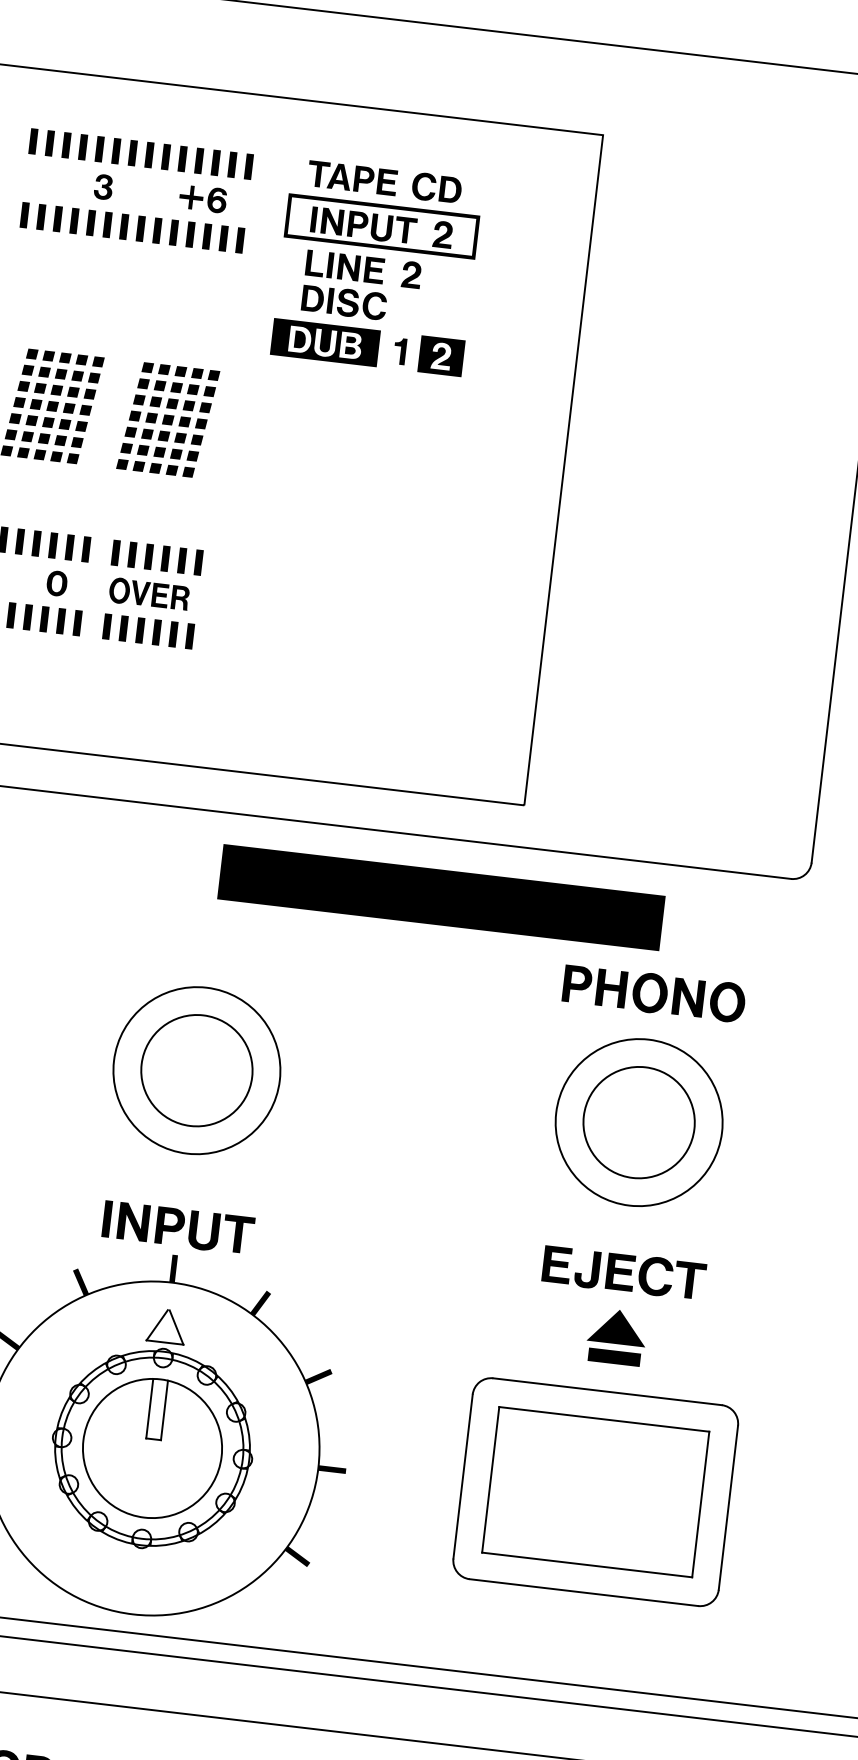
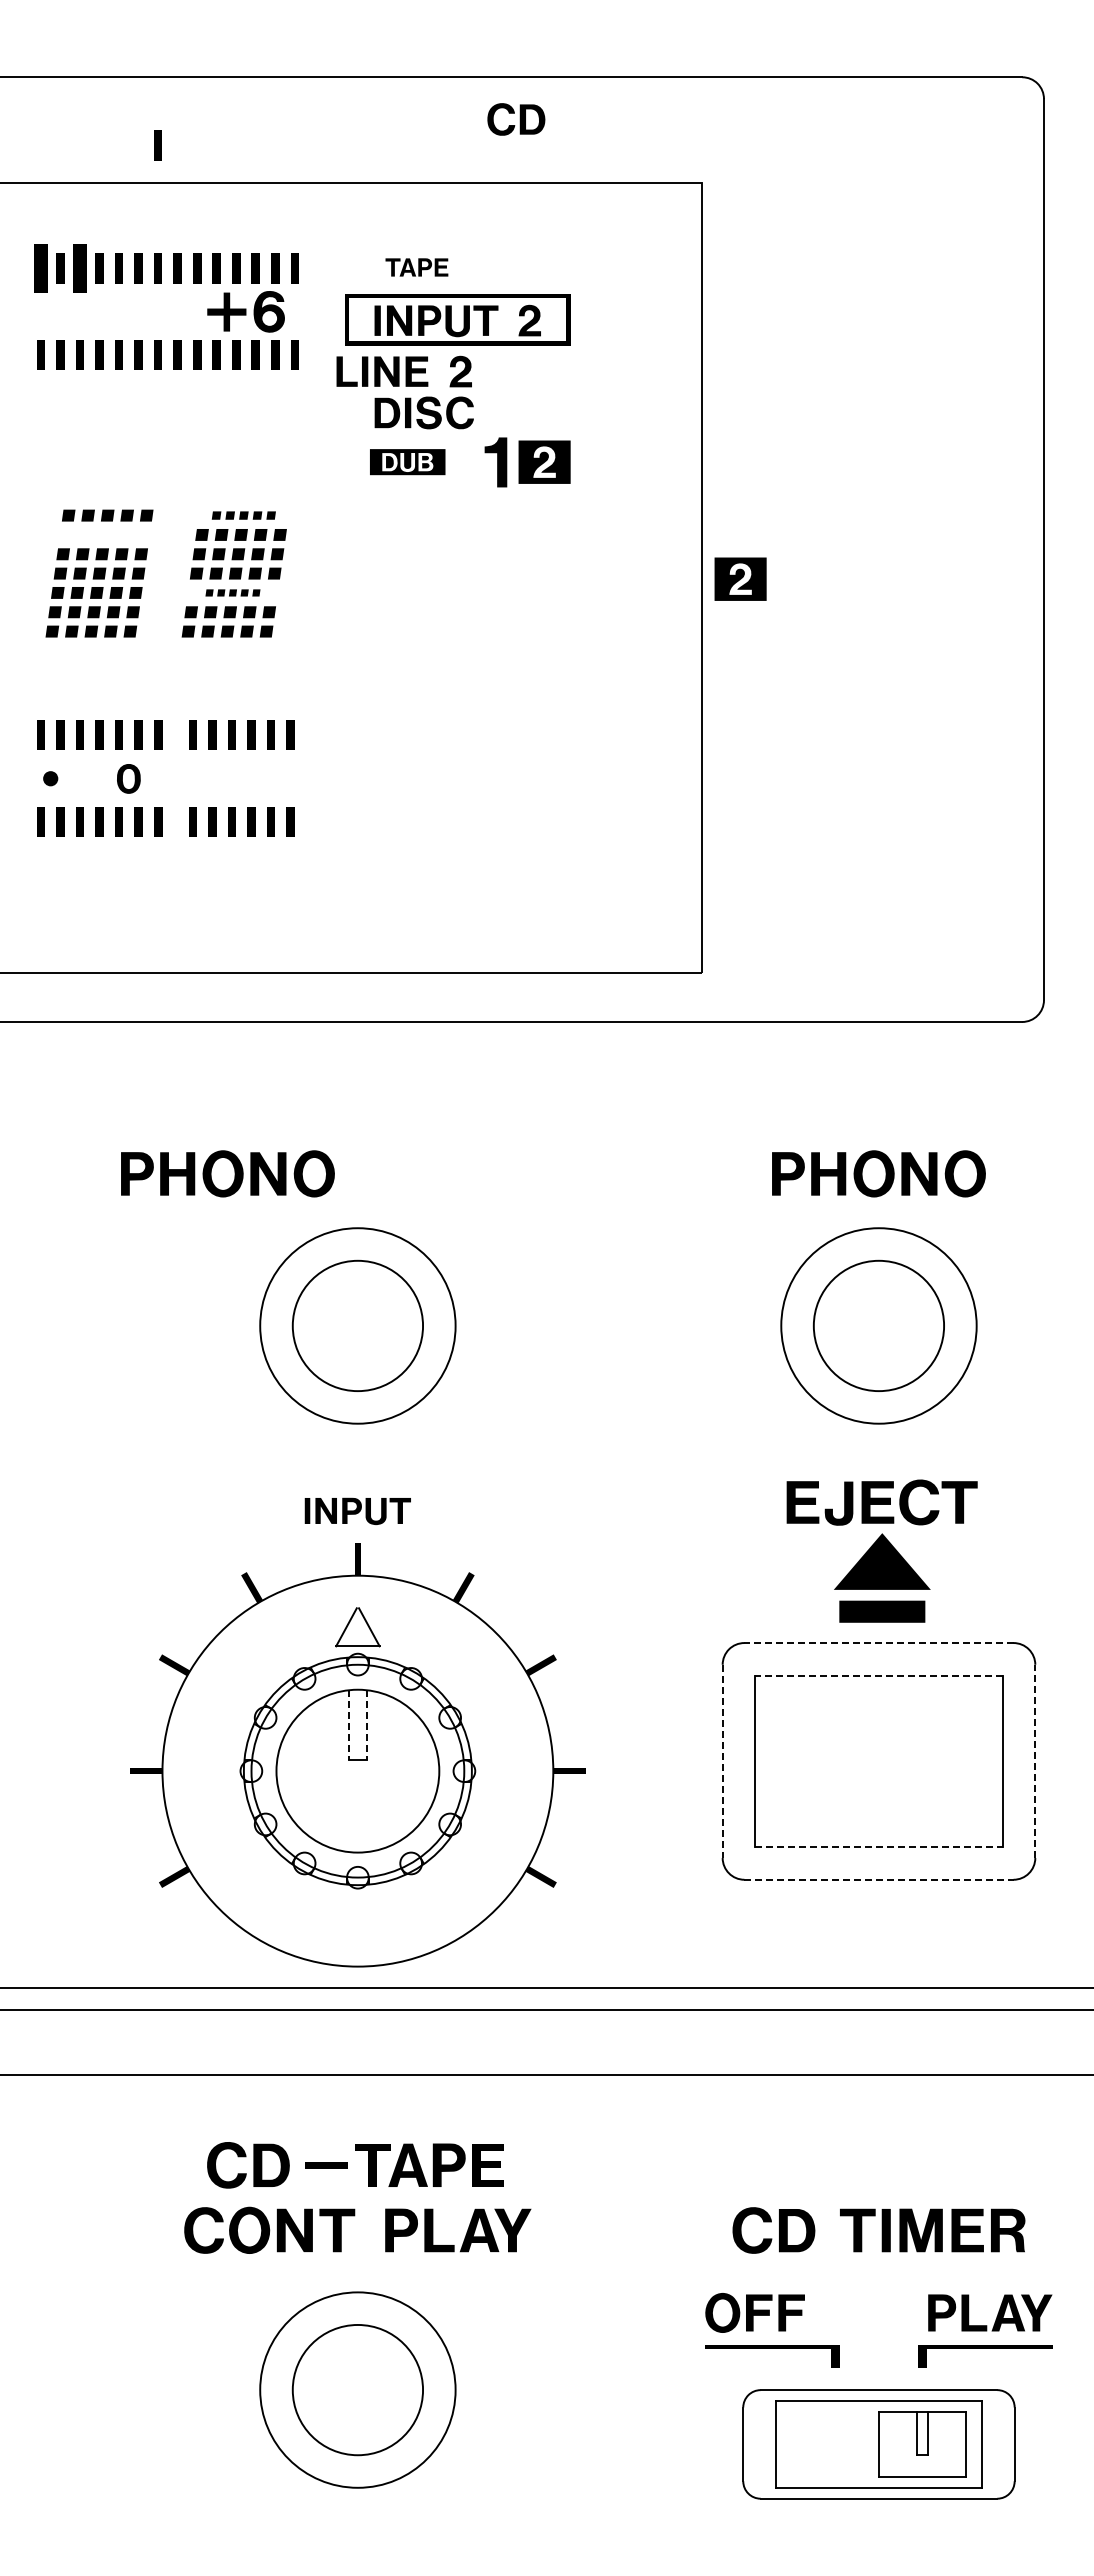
part: (144, 48) -> (157, 145), added
part: (32, 141) -> (40, 268), size x1.6
part: (66, 145) -> (79, 268), size x1.6
part: (352, 178) -> (416, 267), size x0.6
part: (103, 186) -> (128, 311), removed
part: (437, 188) -> (516, 119), moved
part: (202, 198) -> (245, 311), size x1.4
part: (363, 268) -> (403, 371), moved
part: (325, 341) -> (407, 461), size x0.6
part: (399, 350) -> (495, 461), size x1.6
part: (180, 371) -> (243, 515), size x0.7
part: (60, 373) -> (104, 534), removed
part: (163, 435) -> (232, 592), size x0.6
part: (596, 474) -> (740, 578), added
part: (149, 594) -> (237, 778), removed
part: (441, 897) -> (618, 1091), removed
part: (101, 928) -> (227, 1173), added
part: (178, 1228) -> (357, 1511), size x0.6
part: (616, 1336) -> (881, 1577), size x1.4
line: (607, 1392) -> (878, 1643), solid -> dashed
line: (149, 1408) -> (349, 1725), solid -> dashed
line: (164, 1410) -> (366, 1725), solid -> dashed
line: (603, 1419) -> (878, 1675), solid -> dashed
line: (462, 1476) -> (722, 1761), solid -> dashed
line: (728, 1507) -> (1035, 1761), solid -> dashed
line: (586, 1565) -> (878, 1847), solid -> dashed
line: (583, 1592) -> (878, 1879), solid -> dashed

